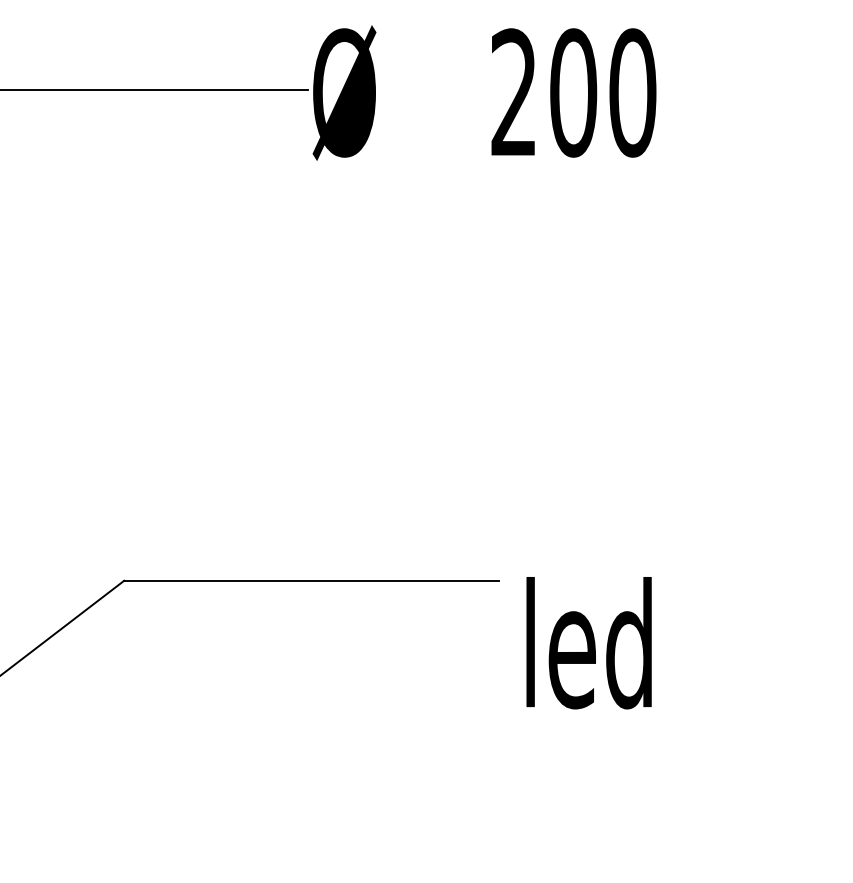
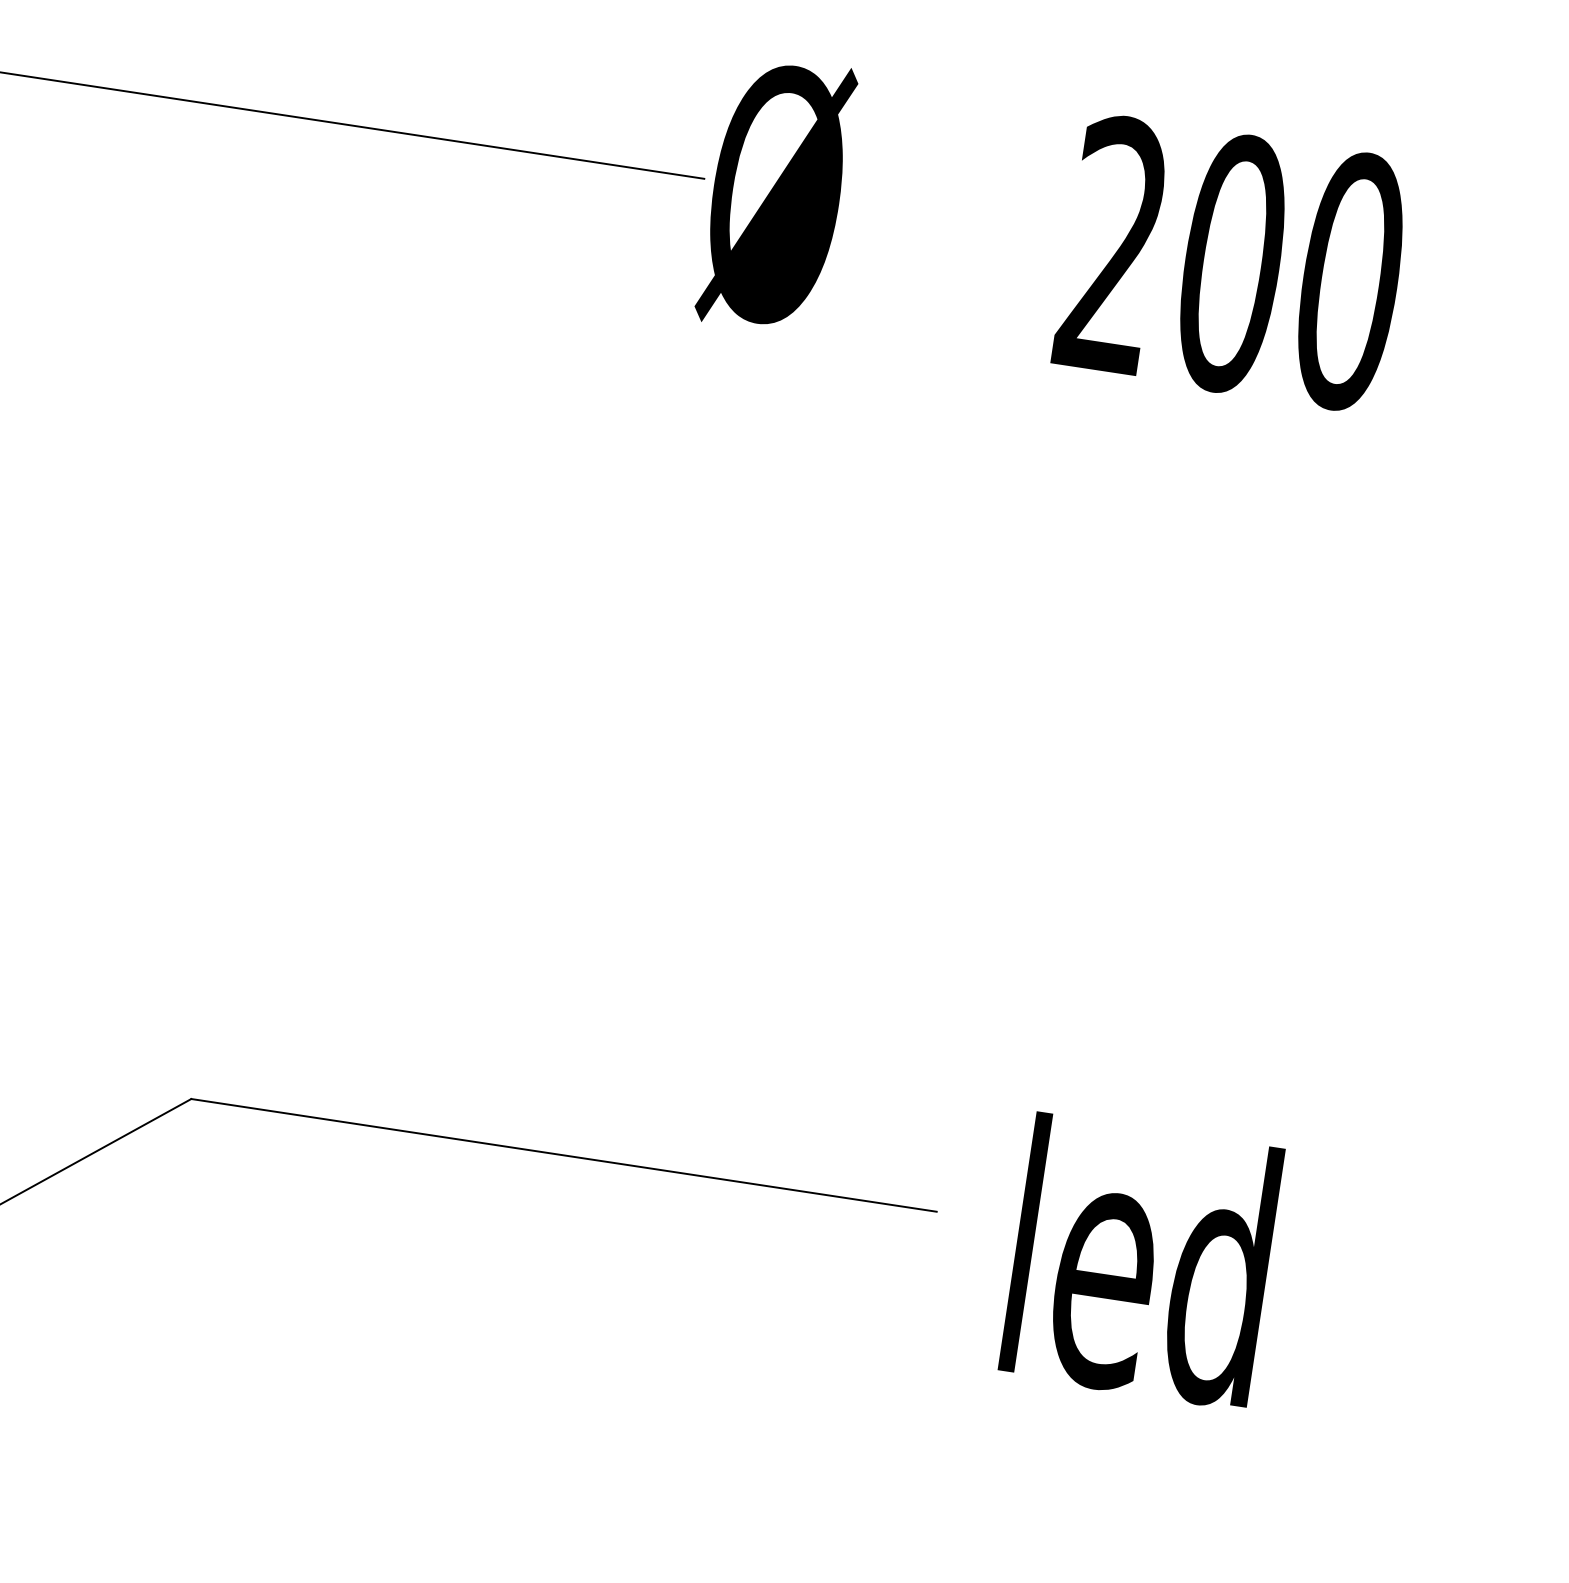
text: (588, 643) -> (1140, 1262), moved

